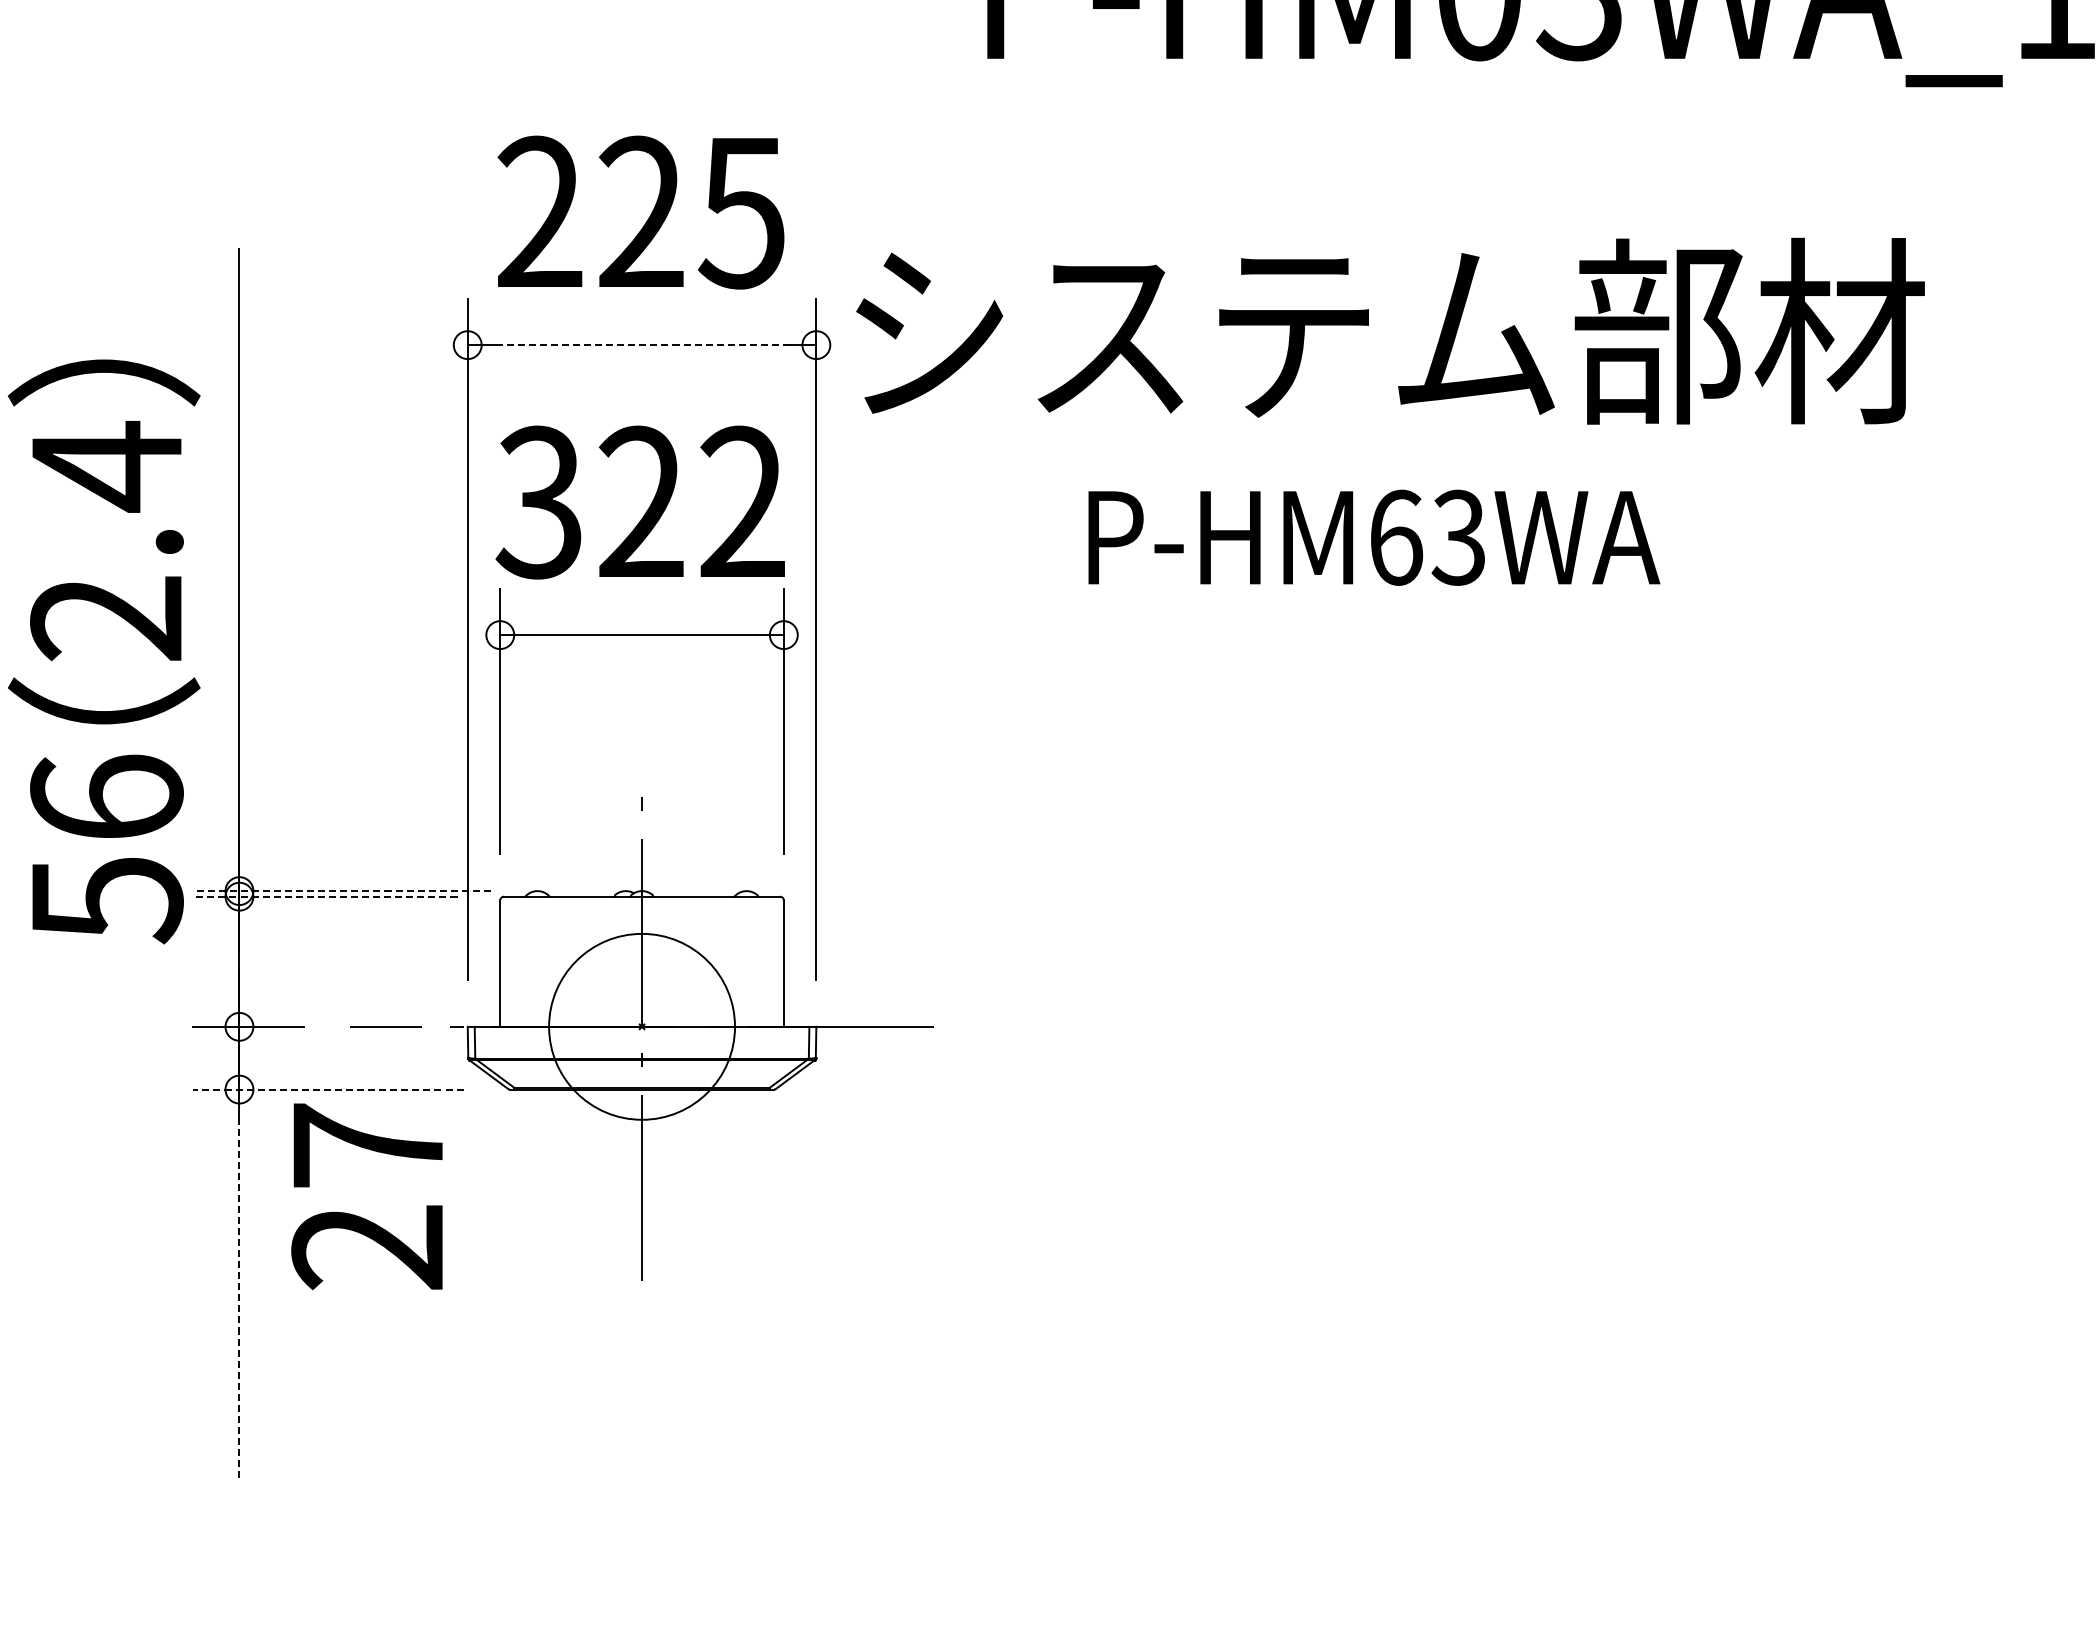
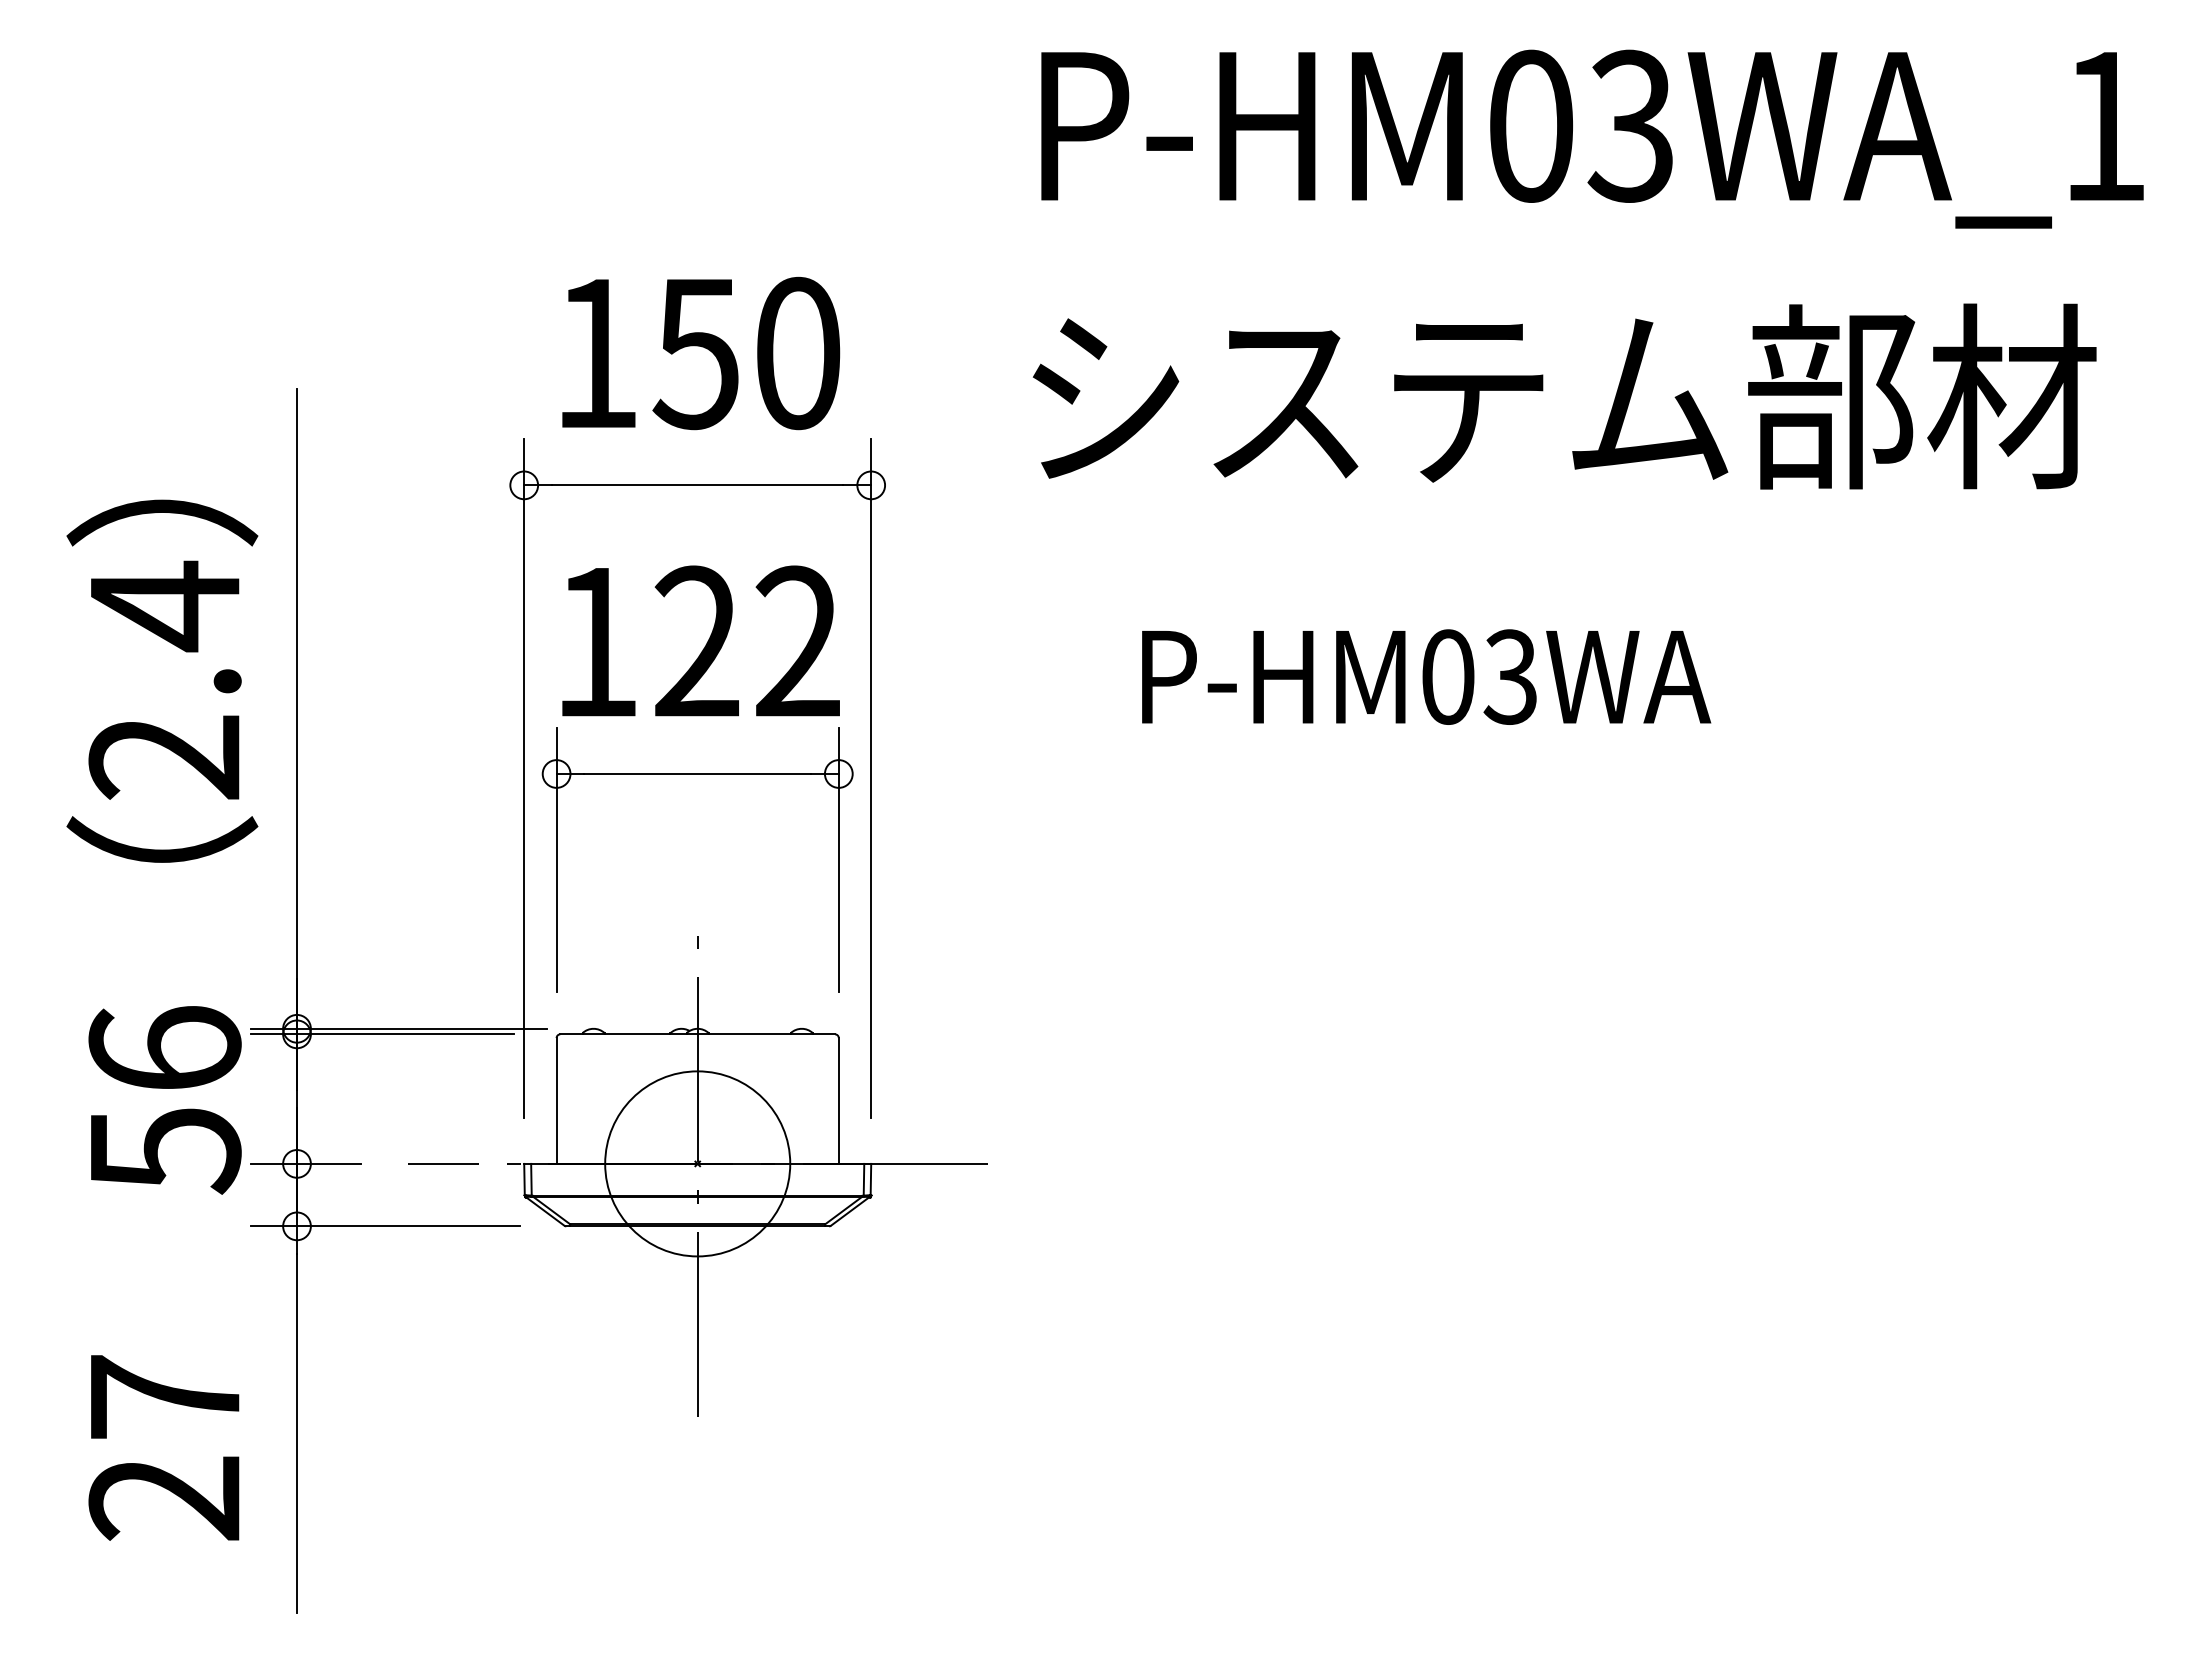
text: (640, 212) -> (696, 353), 225 -> 150
text: (1390, 331) -> (1564, 396), moved
line: (641, 345) -> (697, 485), dashed -> solid
text: (538, 501) -> (594, 641), 322 -> 122
text: (1396, 537) -> (1448, 676), P-HM63WA -> P-HM03WA
text: (106, 849) -> (164, 1100), moved
line: (341, 890) -> (398, 1028), dashed -> solid
line: (325, 896) -> (382, 1034), dashed -> solid
line: (328, 1089) -> (385, 1226), dashed -> solid
text: (366, 1196) -> (163, 1447), moved
line: (239, 1297) -> (297, 1433), dashed -> solid

